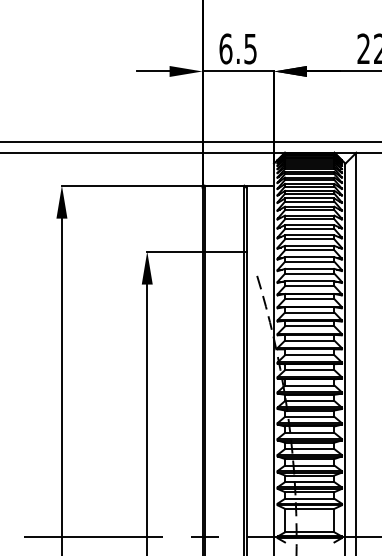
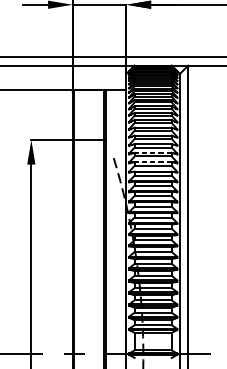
line: (309, 268) -> (153, 152), solid -> dashed
line: (309, 281) -> (153, 162), solid -> dashed

